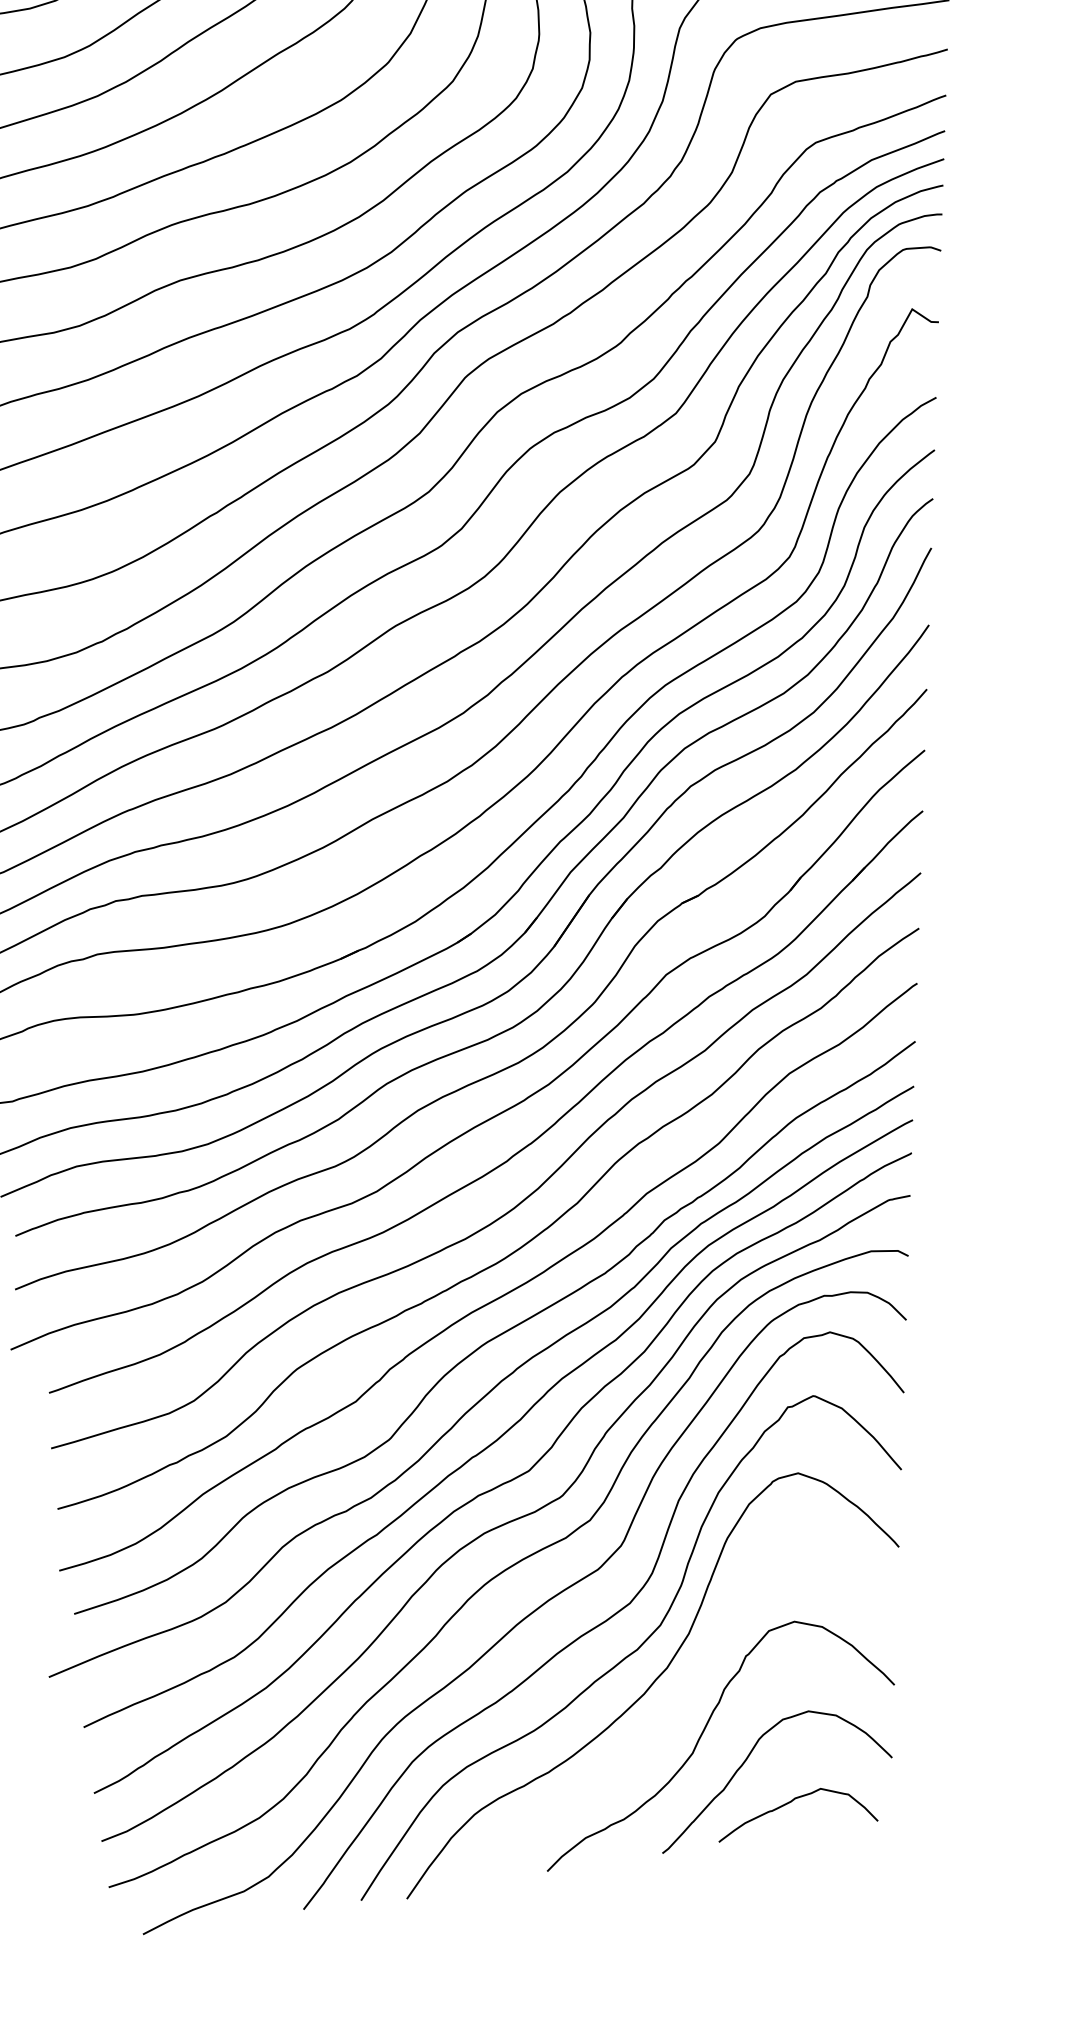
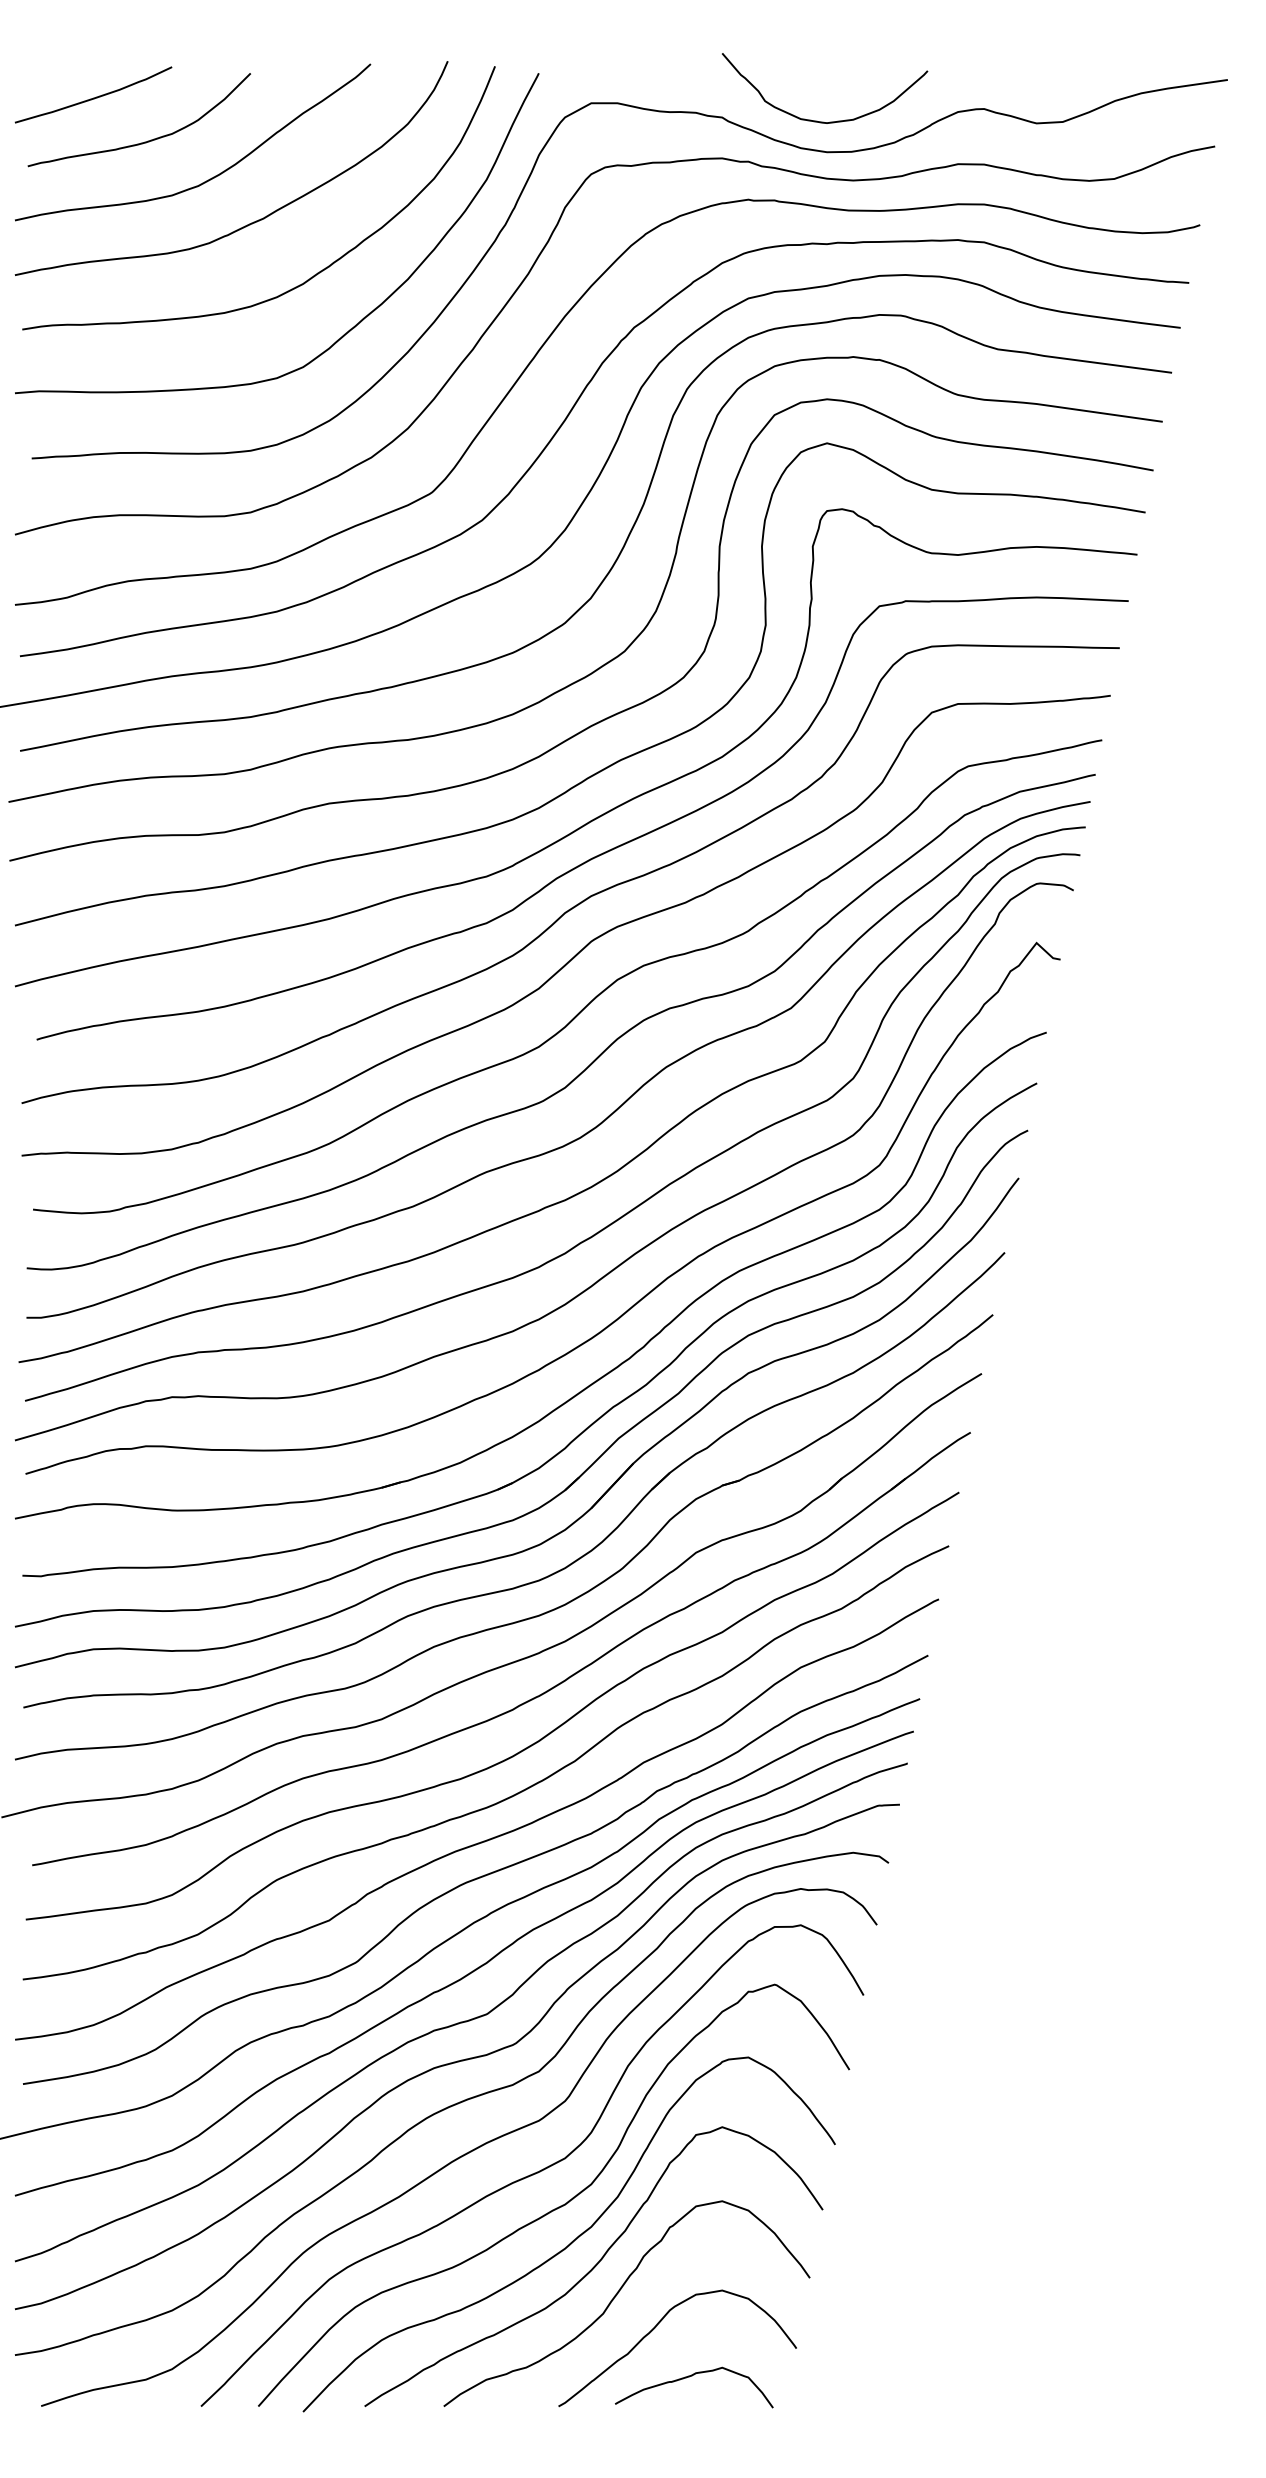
curve: (675, 1707) -> (593, 2266), added

